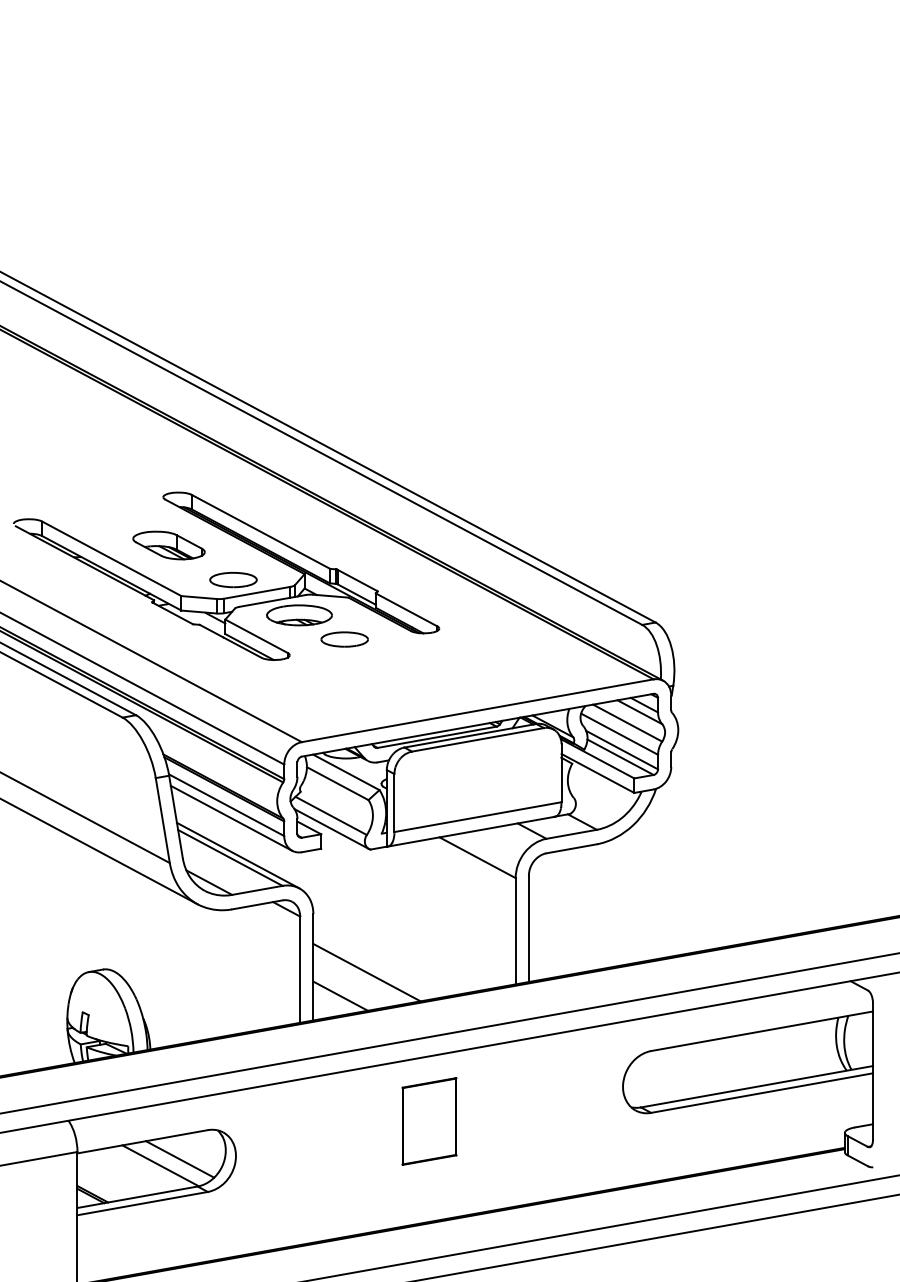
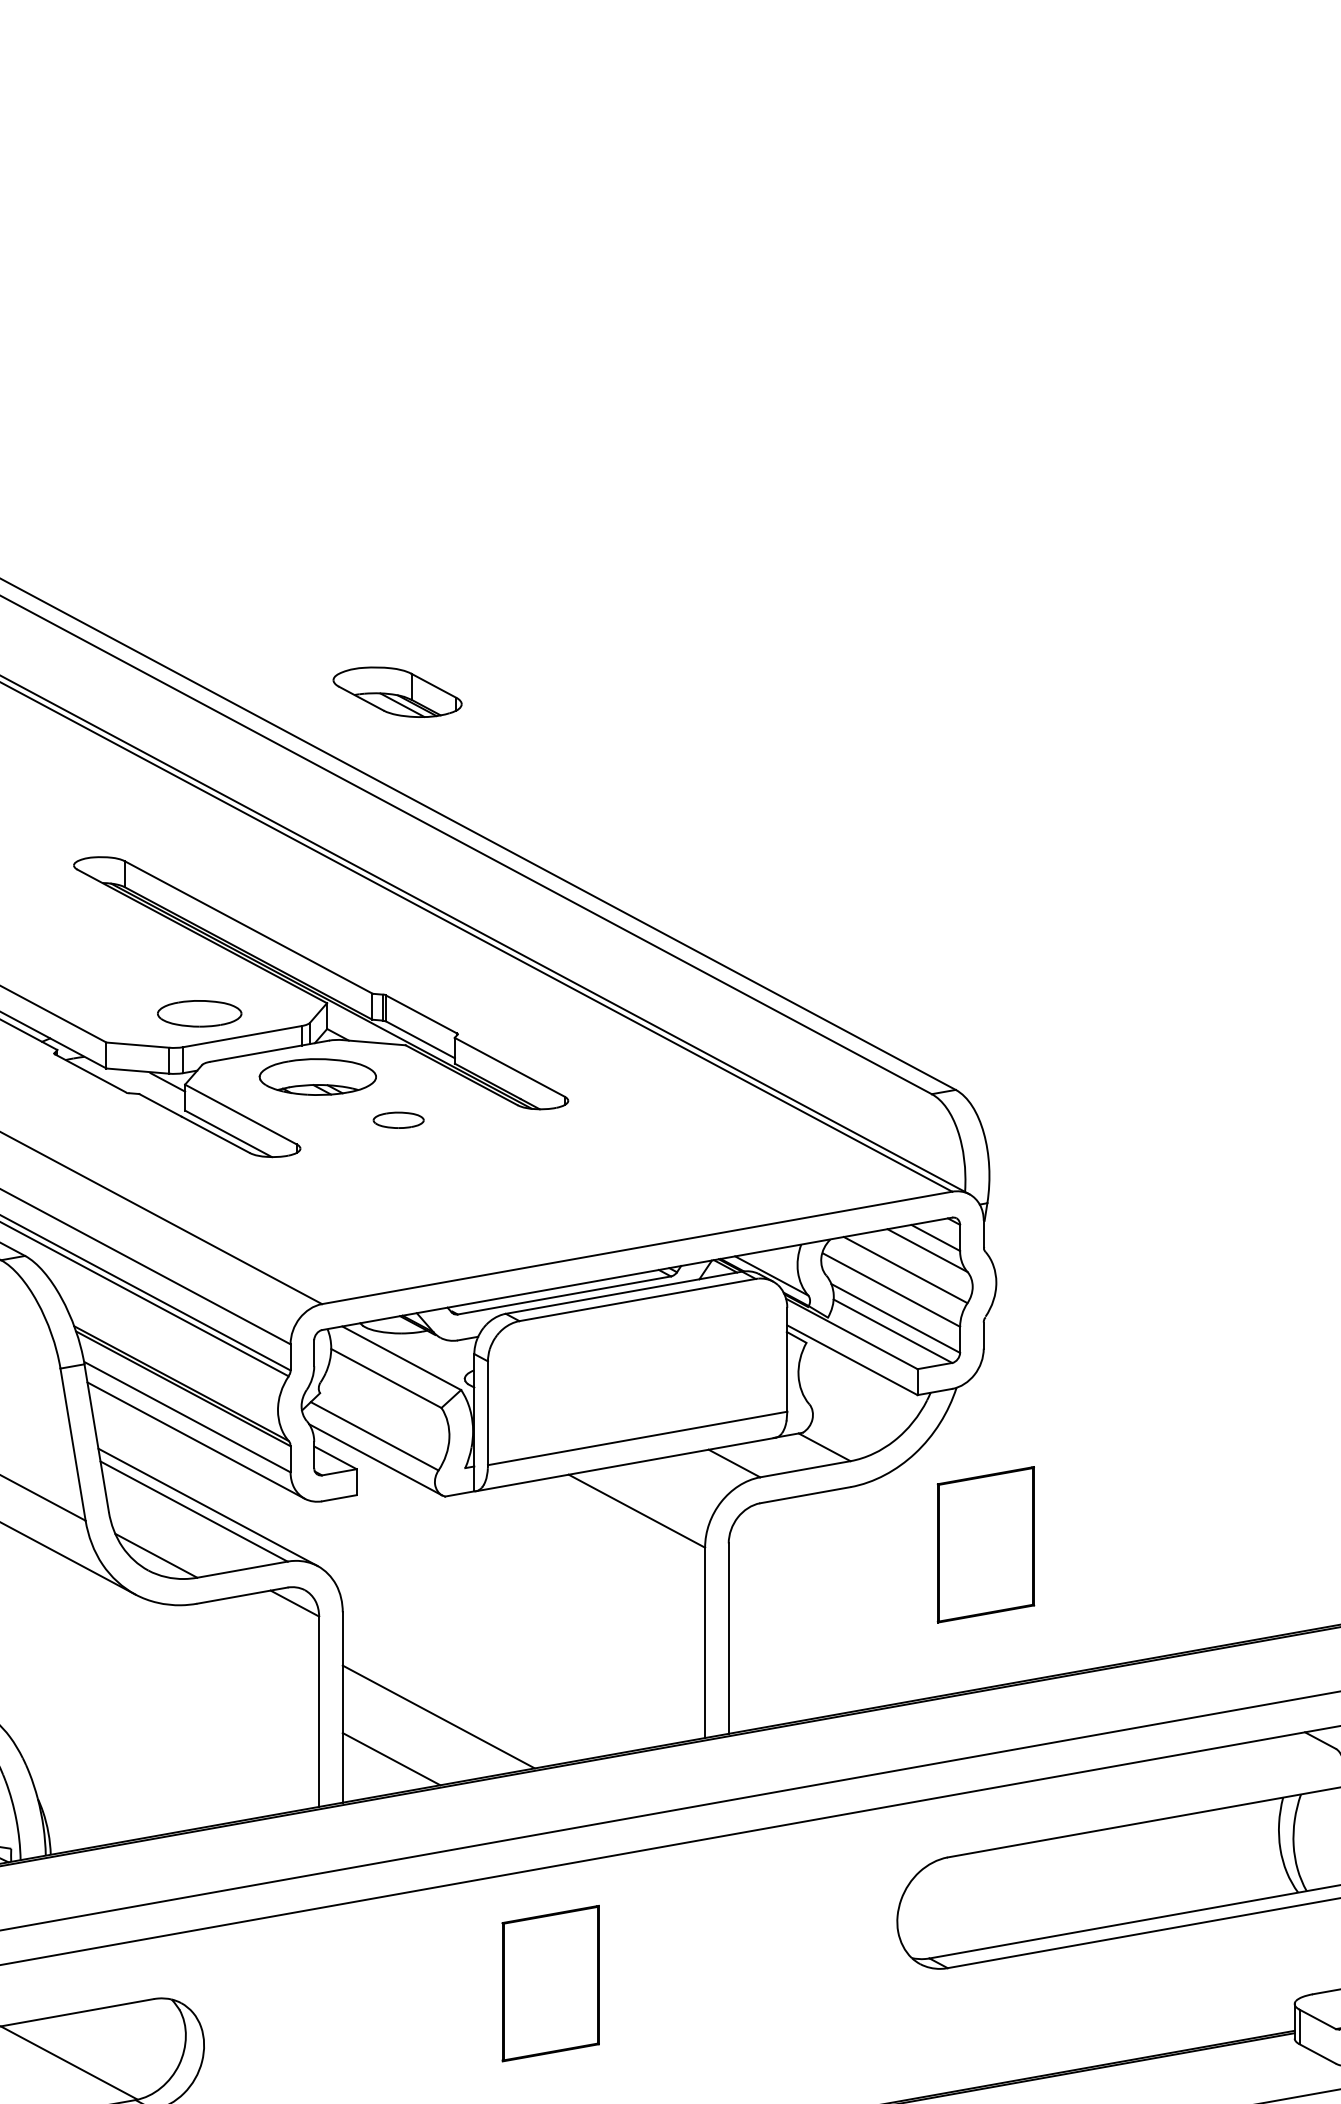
part: (168, 545) -> (396, 692), moved
part: (344, 639) -> (398, 1120), size x0.6
part: (672, 876) -> (985, 1544), added
line: (180, 1159) -> (104, 2051), removed

